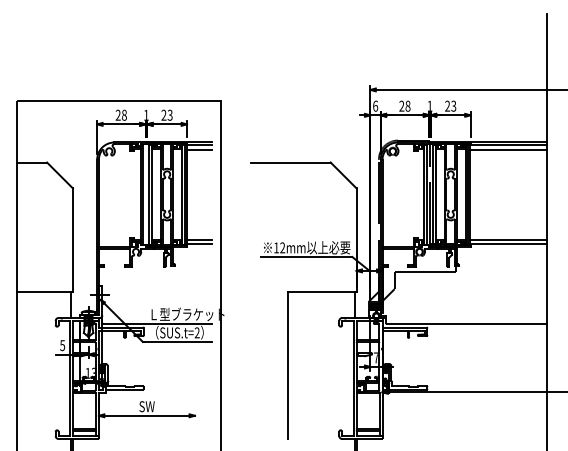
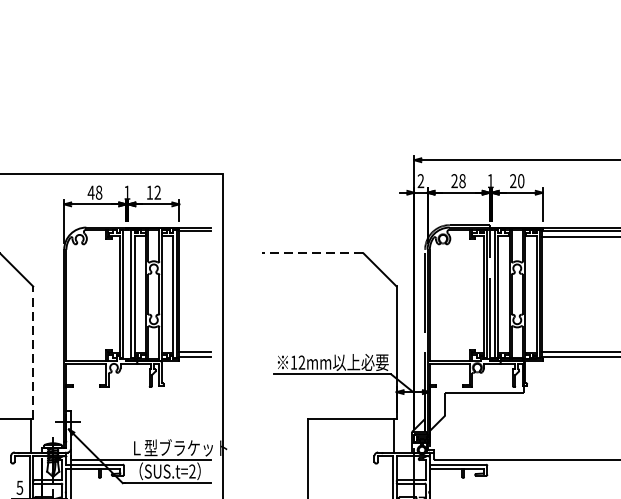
text: (375, 105) -> (420, 180), 6 -> 2
text: (453, 106) -> (520, 181), 23 -> 20
text: (117, 114) -> (90, 191), 28 -> 48
text: (166, 114) -> (153, 191), 23 -> 12
line: (198, 149) -> (194, 236), removed
line: (290, 162) -> (311, 253), solid -> dashed
line: (73, 240) -> (33, 353), solid -> dashed

